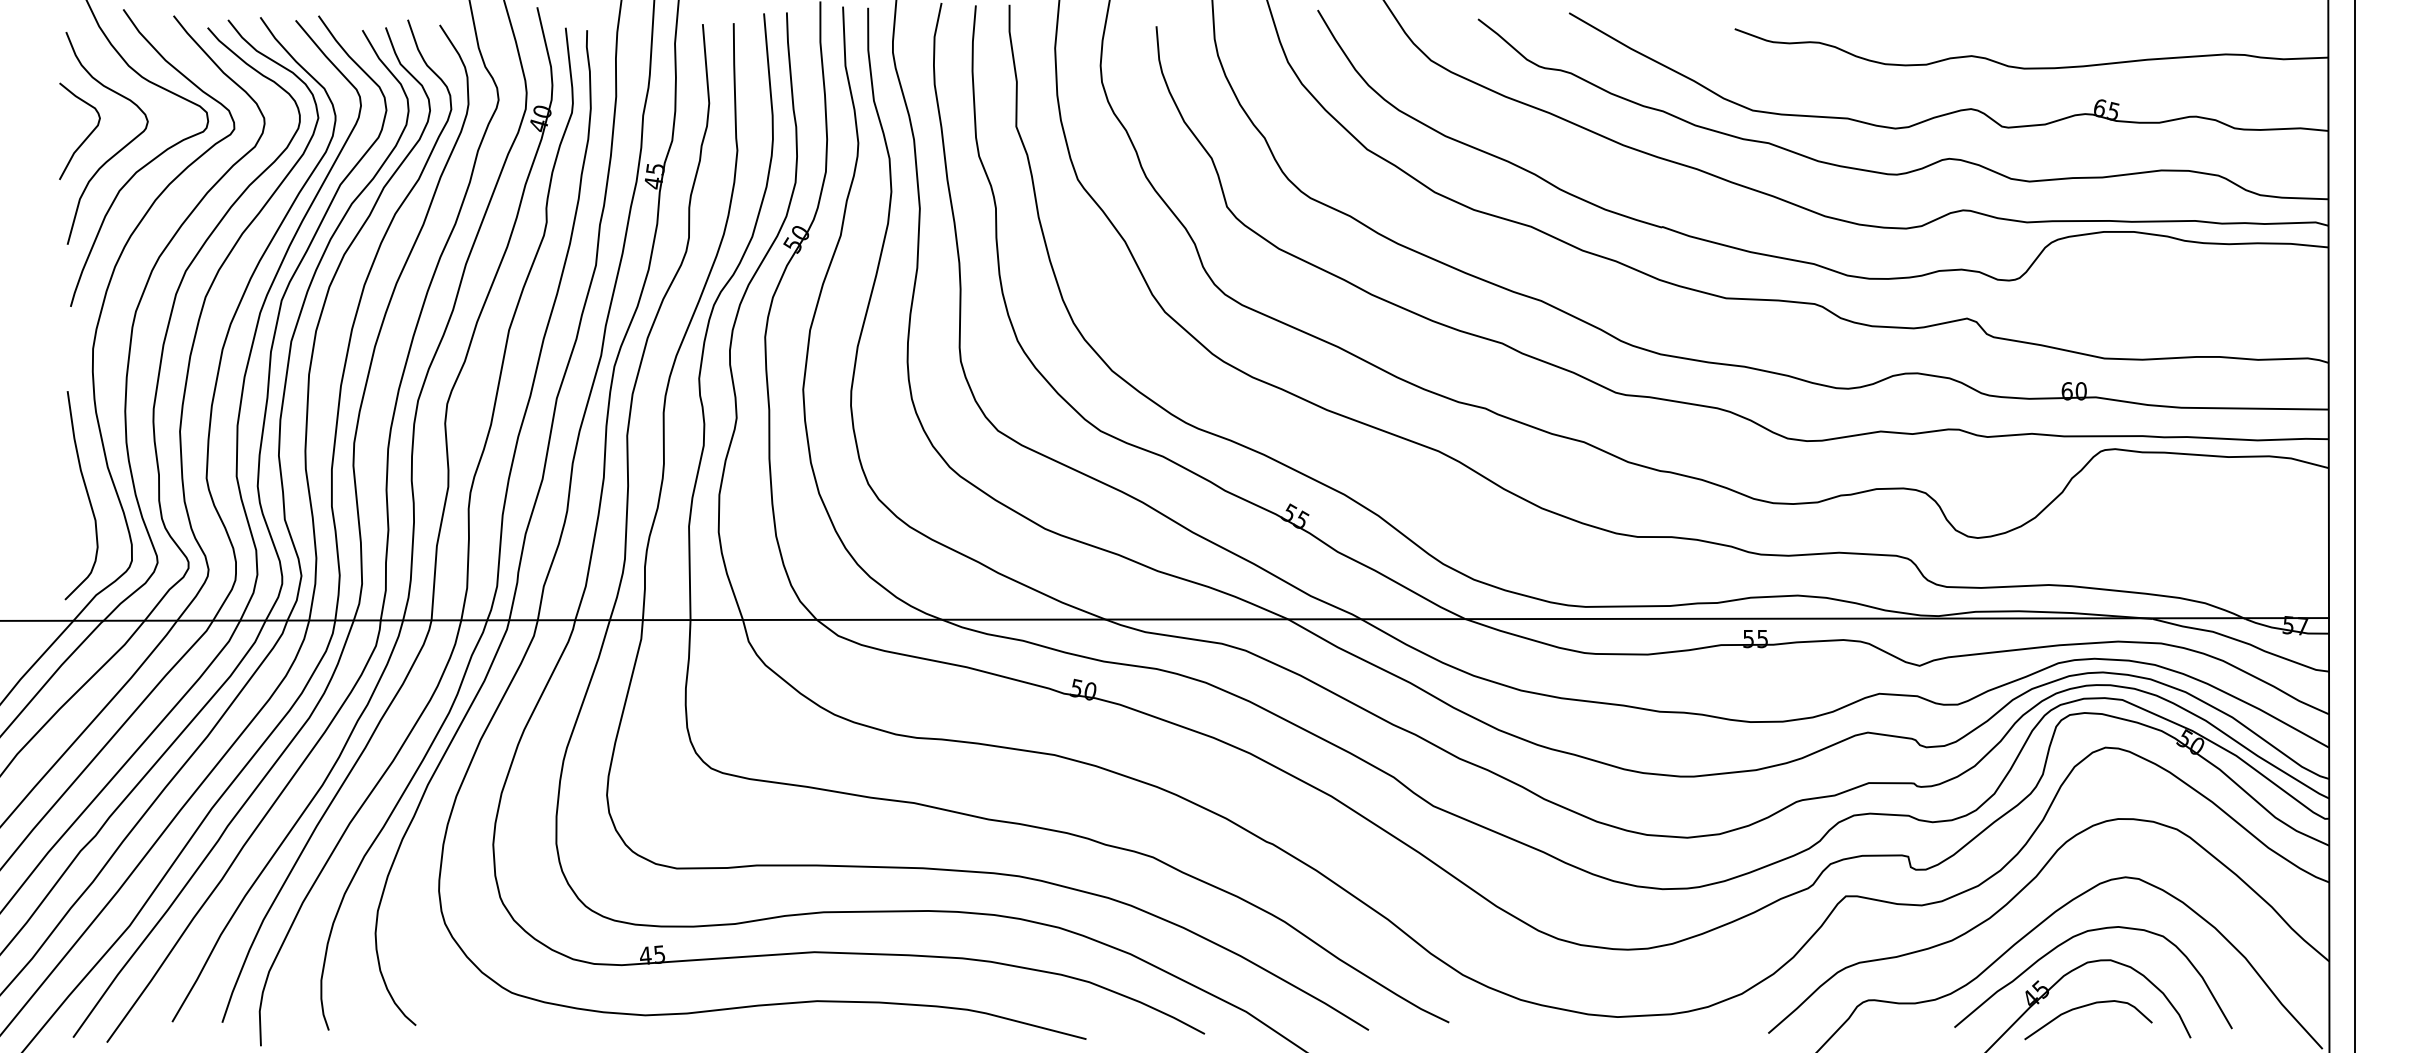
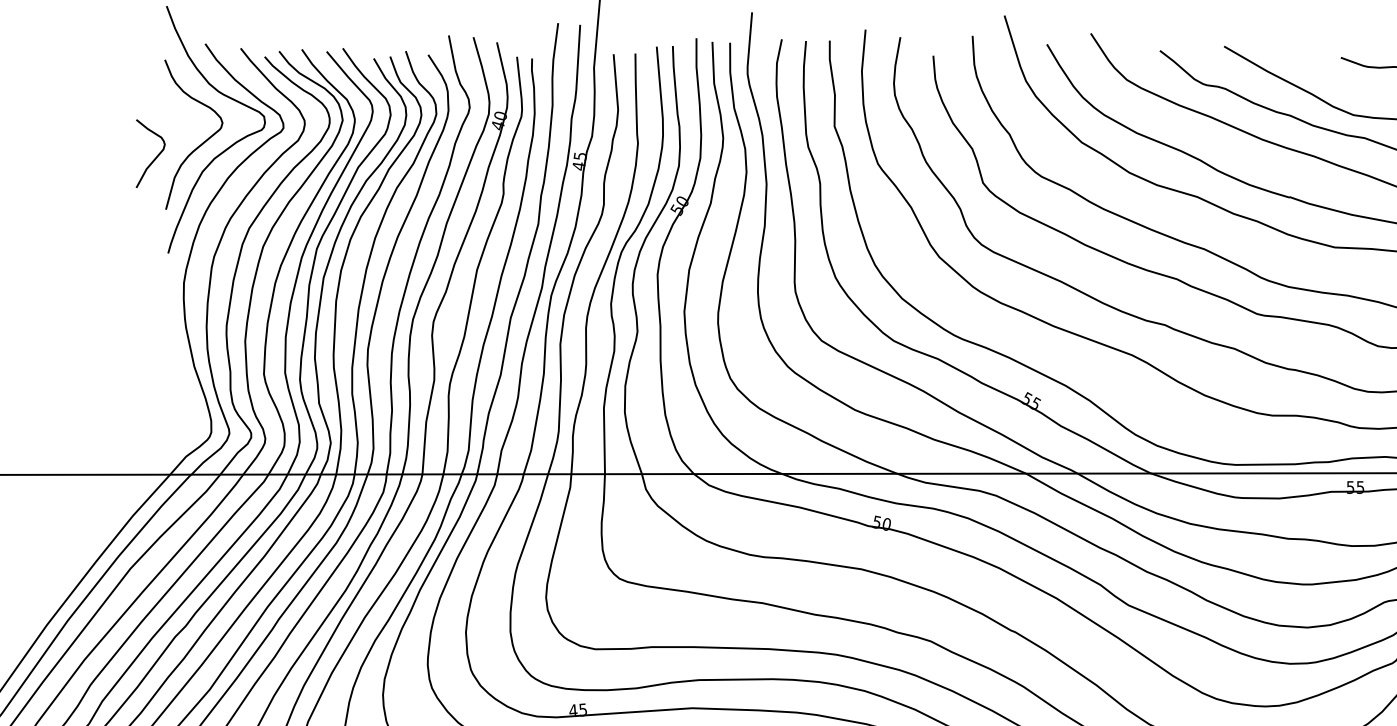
curve: (86, 137) -> (155, 158), moved
curve: (86, 493) -> (179, 384), removed

